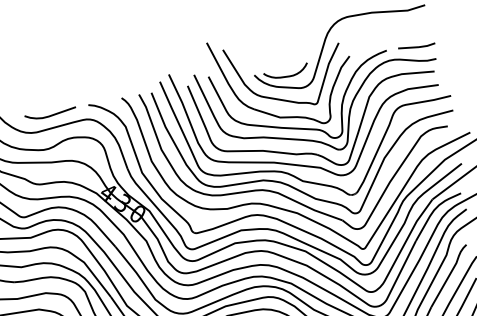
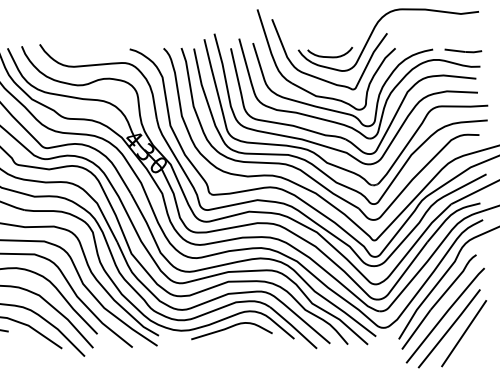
curve: (50, 115) -> (90, 52), removed

